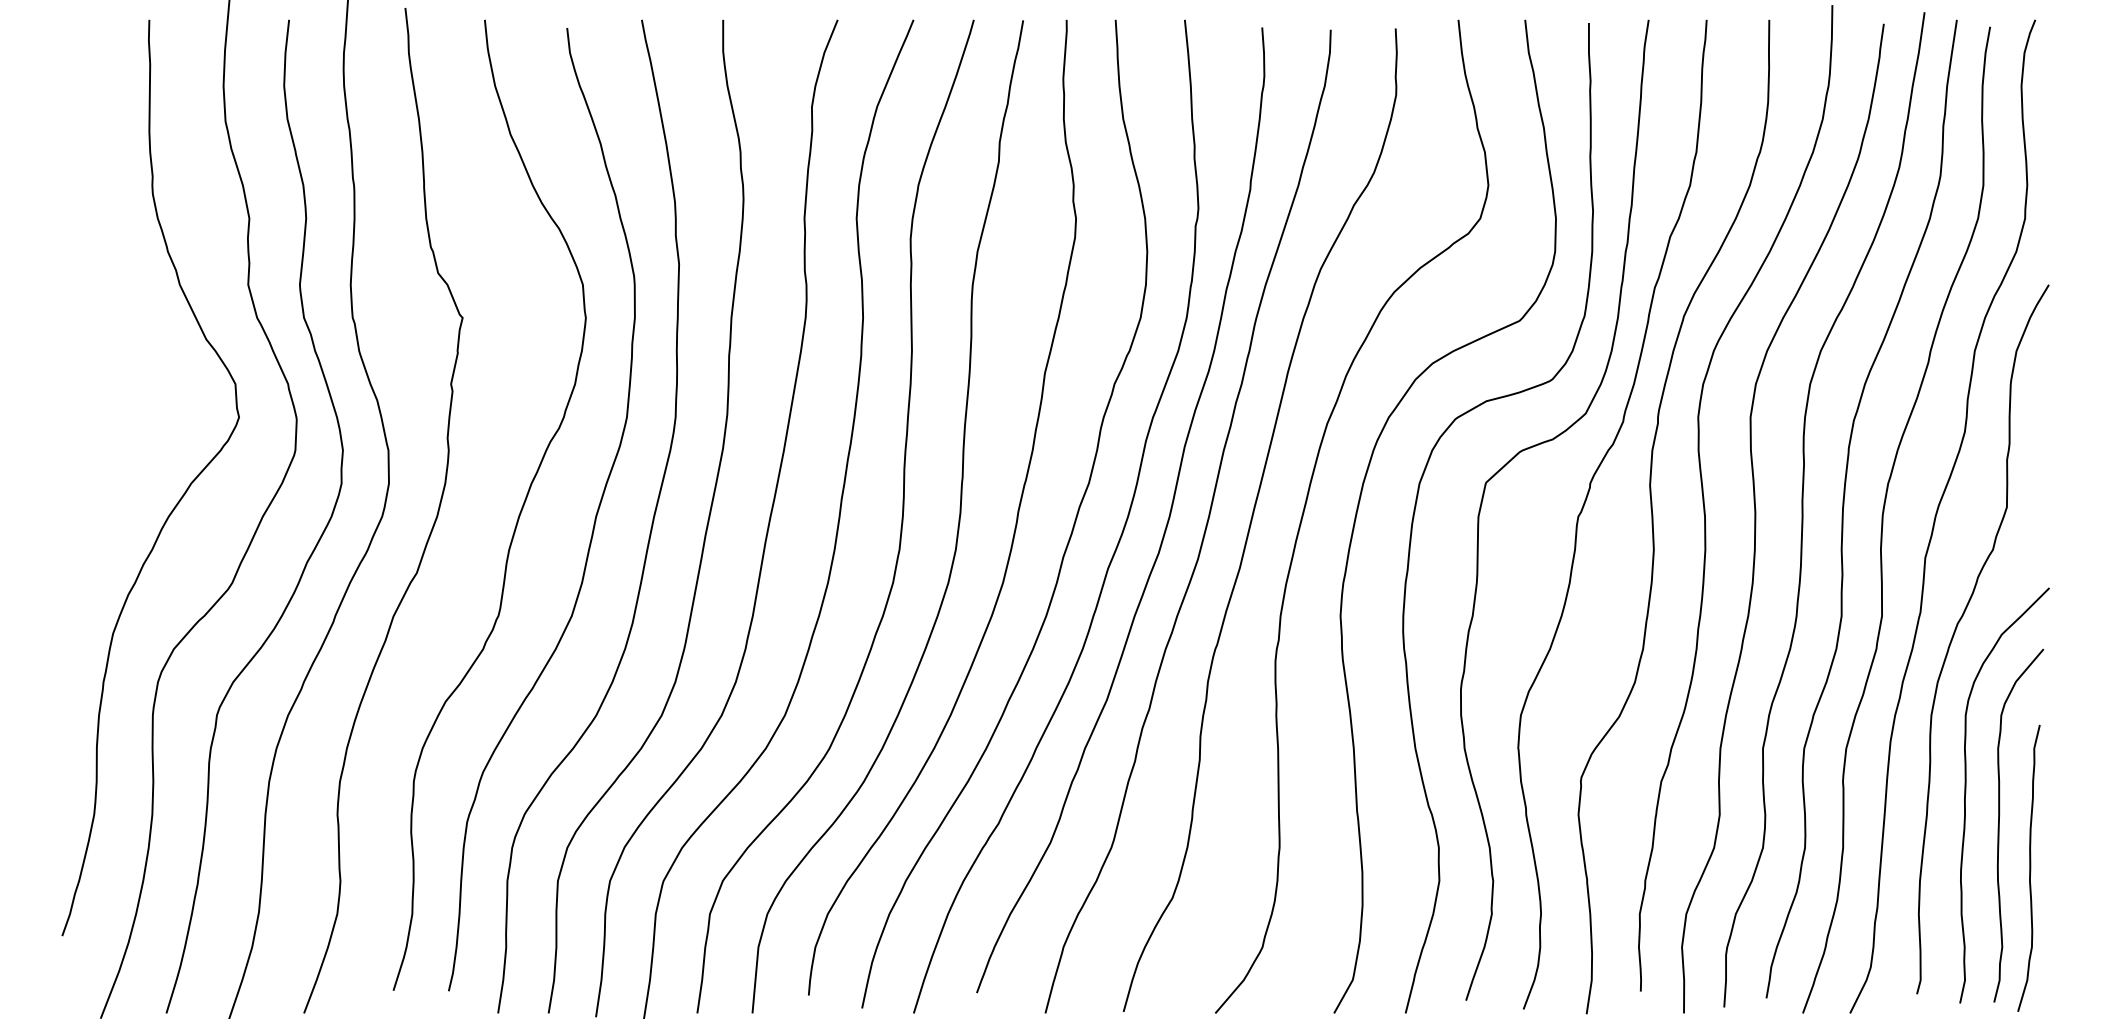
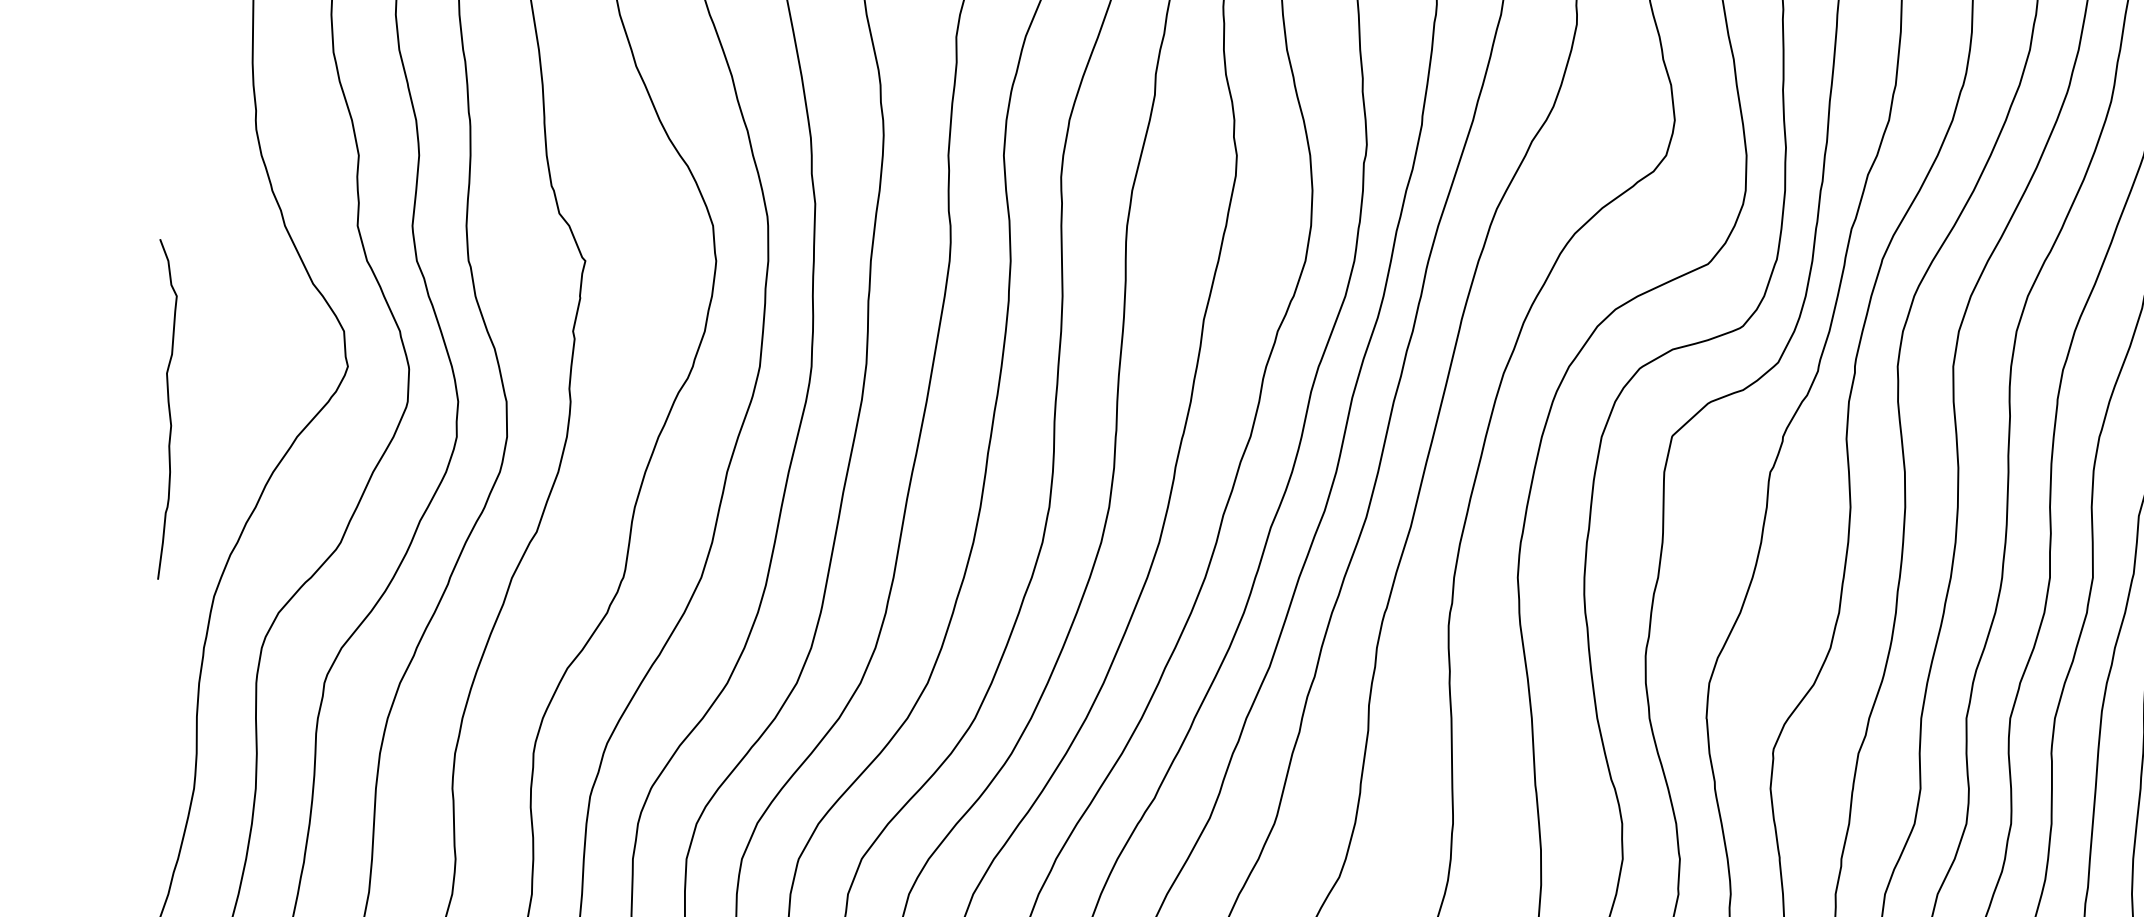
curve: (70, 457) -> (168, 409), added

